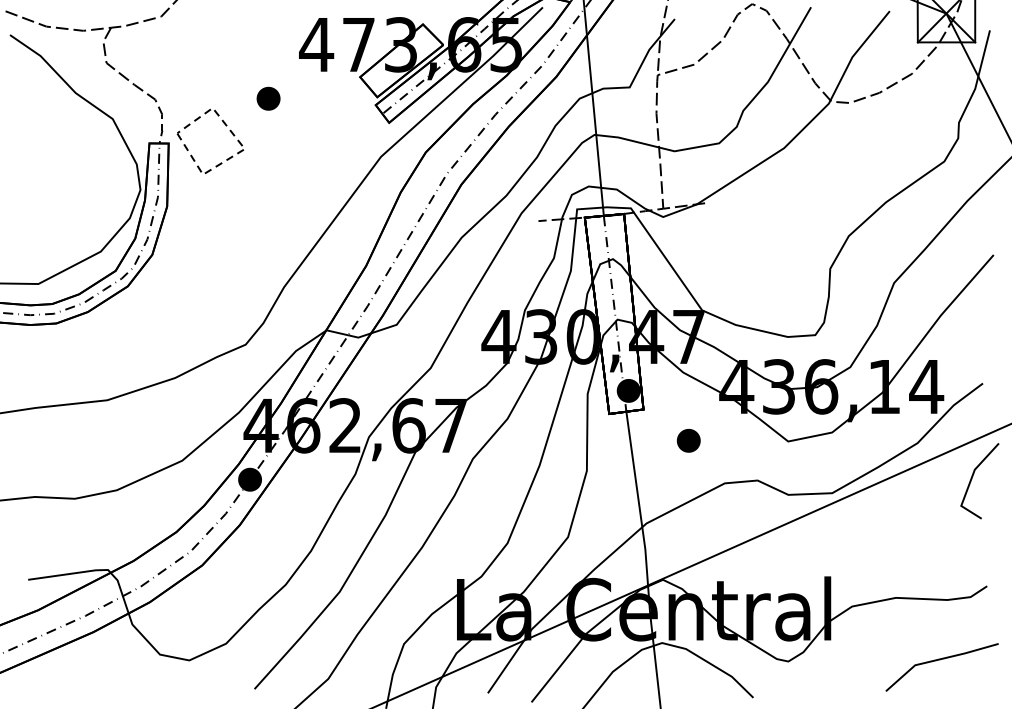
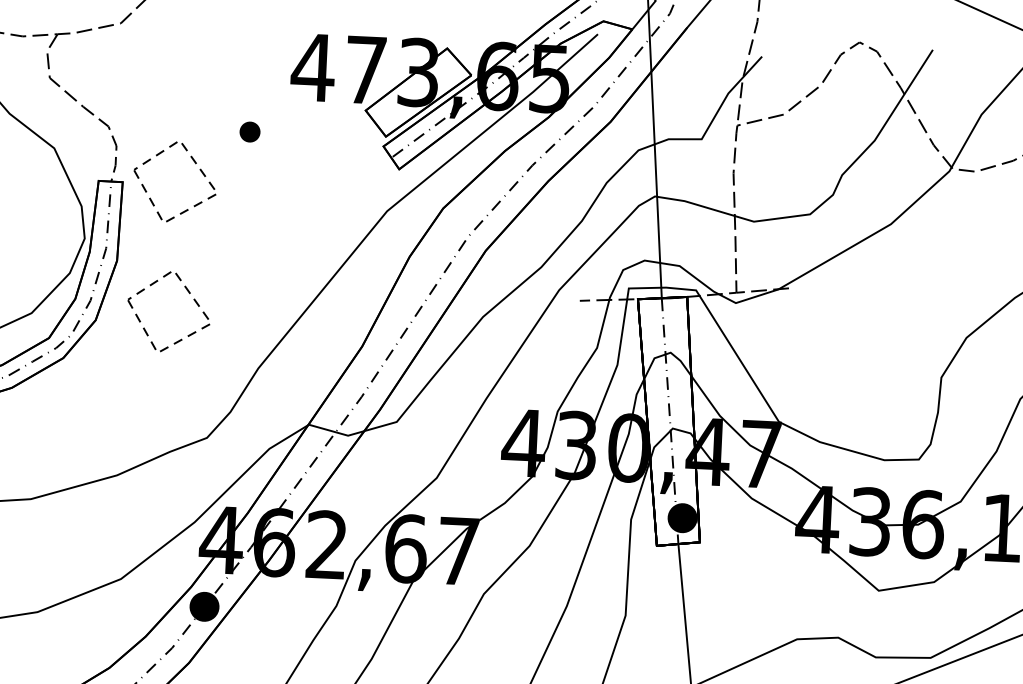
part: (268, 98) -> (249, 131), size x0.7
line: (229, 235) -> (193, 300), added
part: (688, 440) -> (754, 583), removed

